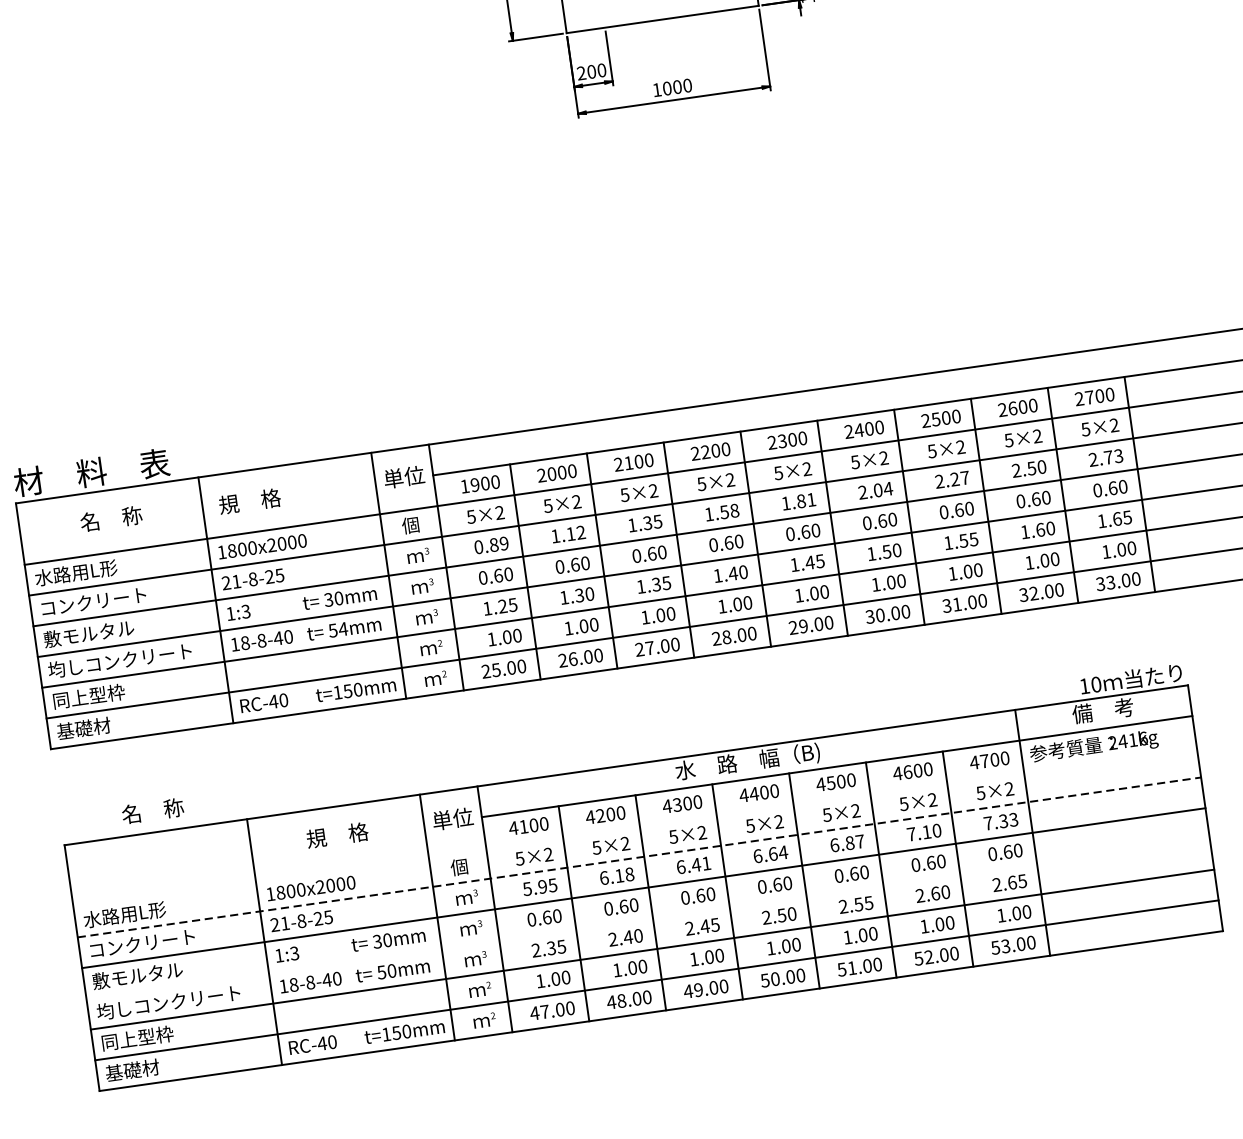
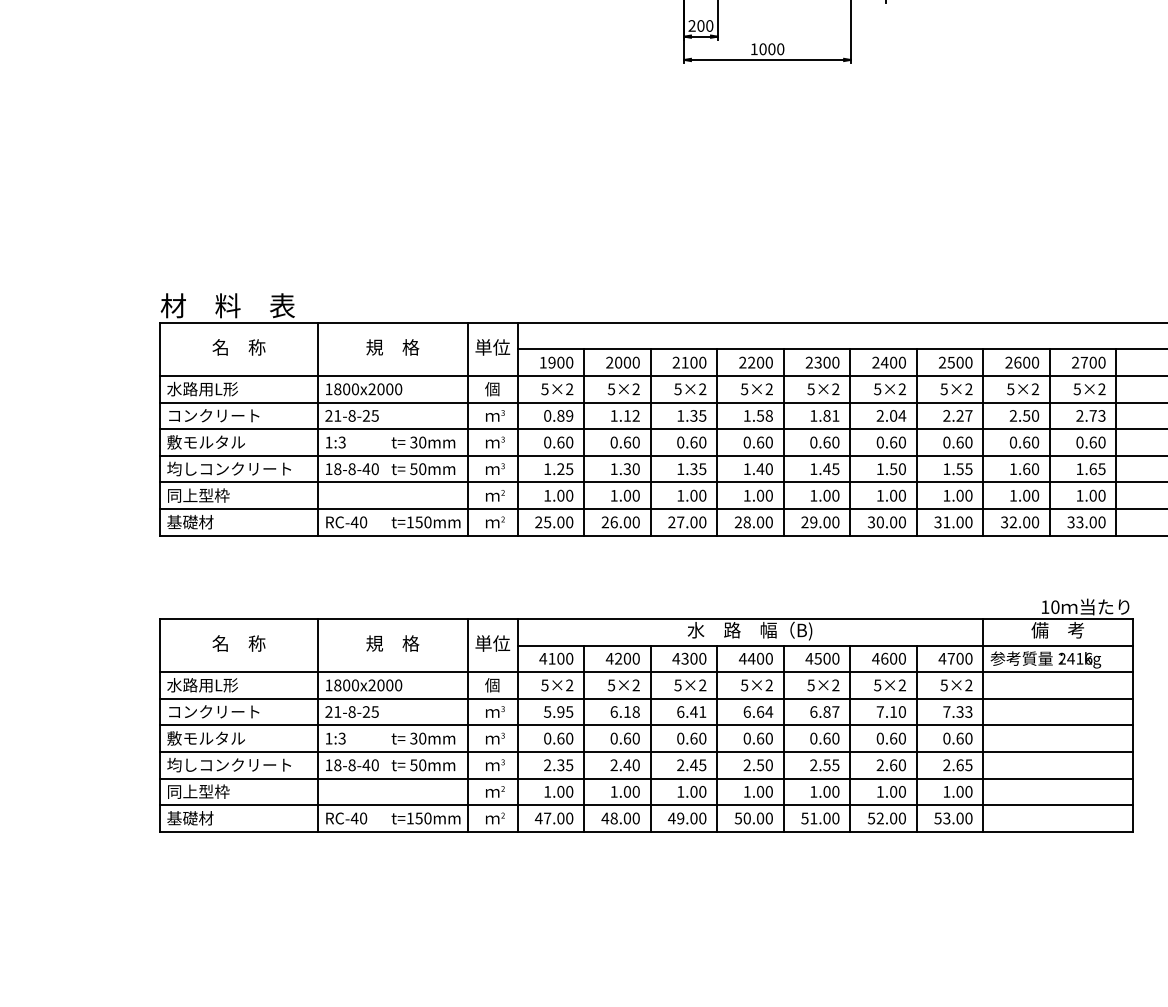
text: (249, 501) -> (392, 347), moved
text: (343, 629) -> (422, 469), 54mm -> 50mm
text: (152, 811) -> (238, 643), moved
line: (635, 827) -> (646, 672), added
line: (639, 857) -> (646, 698), dashed -> solid
line: (648, 918) -> (646, 751), added

